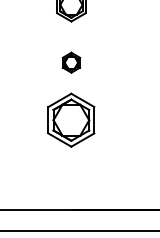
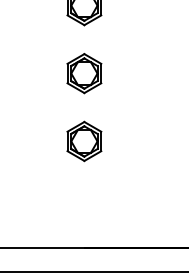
part: (71, 62) -> (84, 73), size x1.67
part: (71, 120) -> (84, 141), size x0.62

